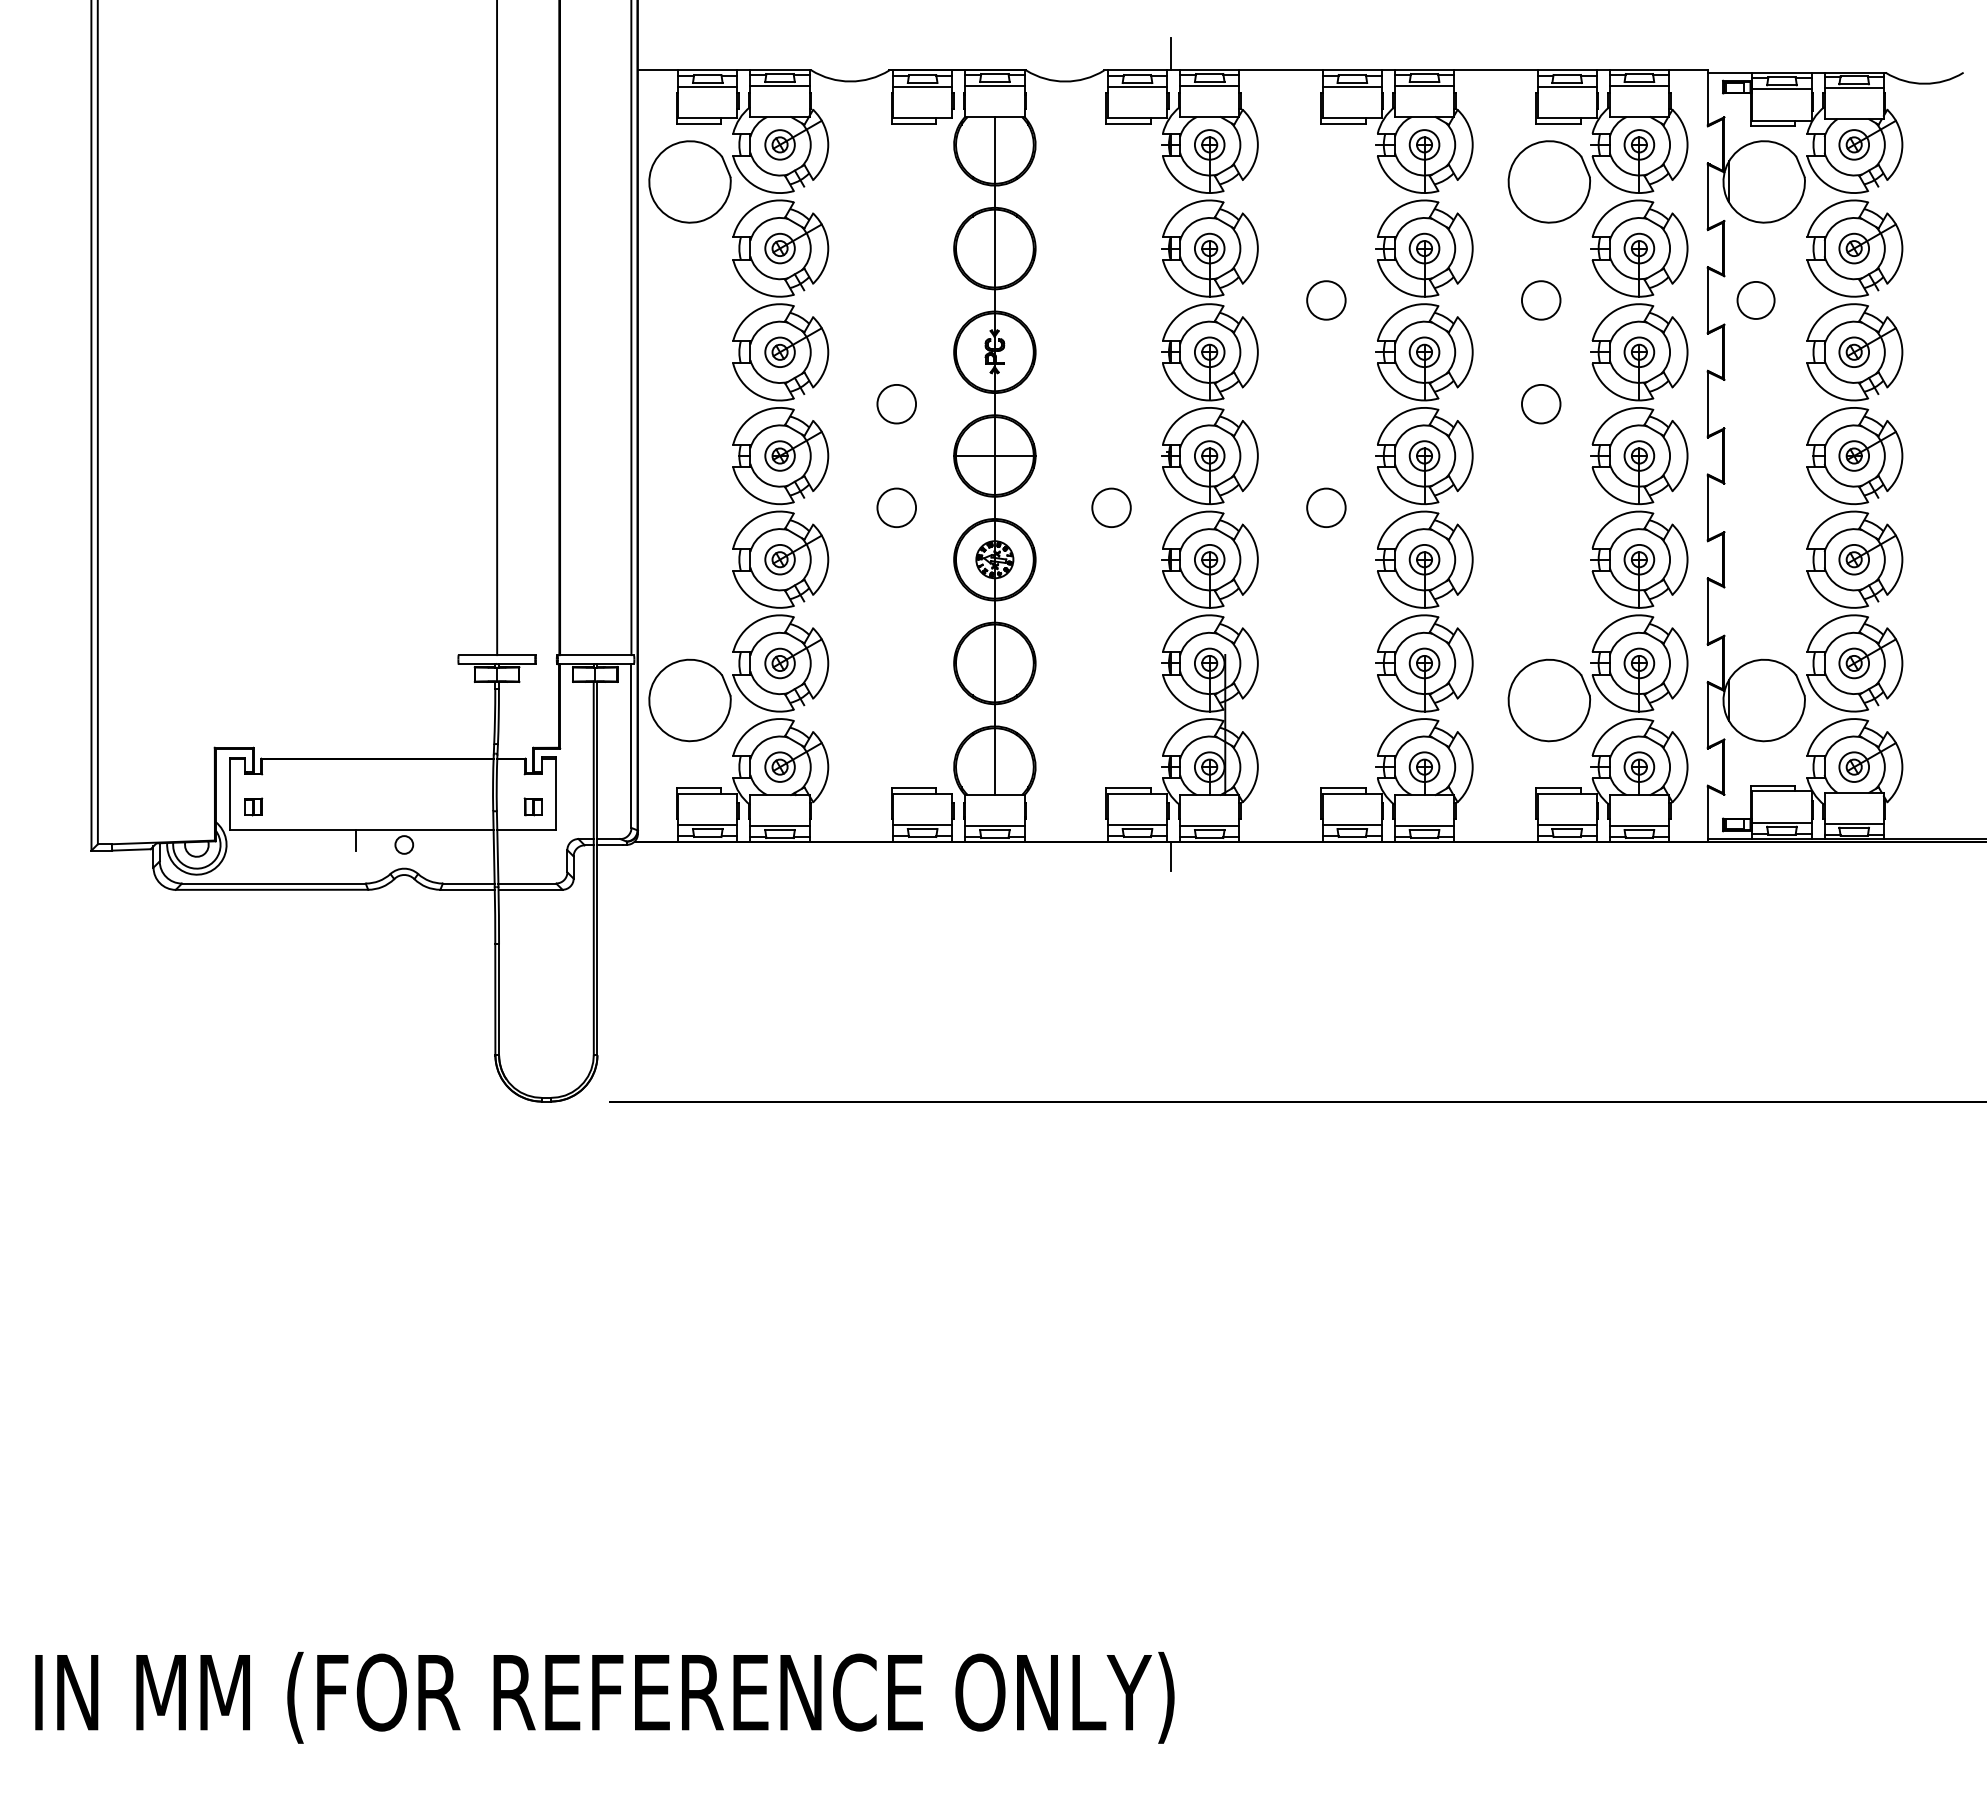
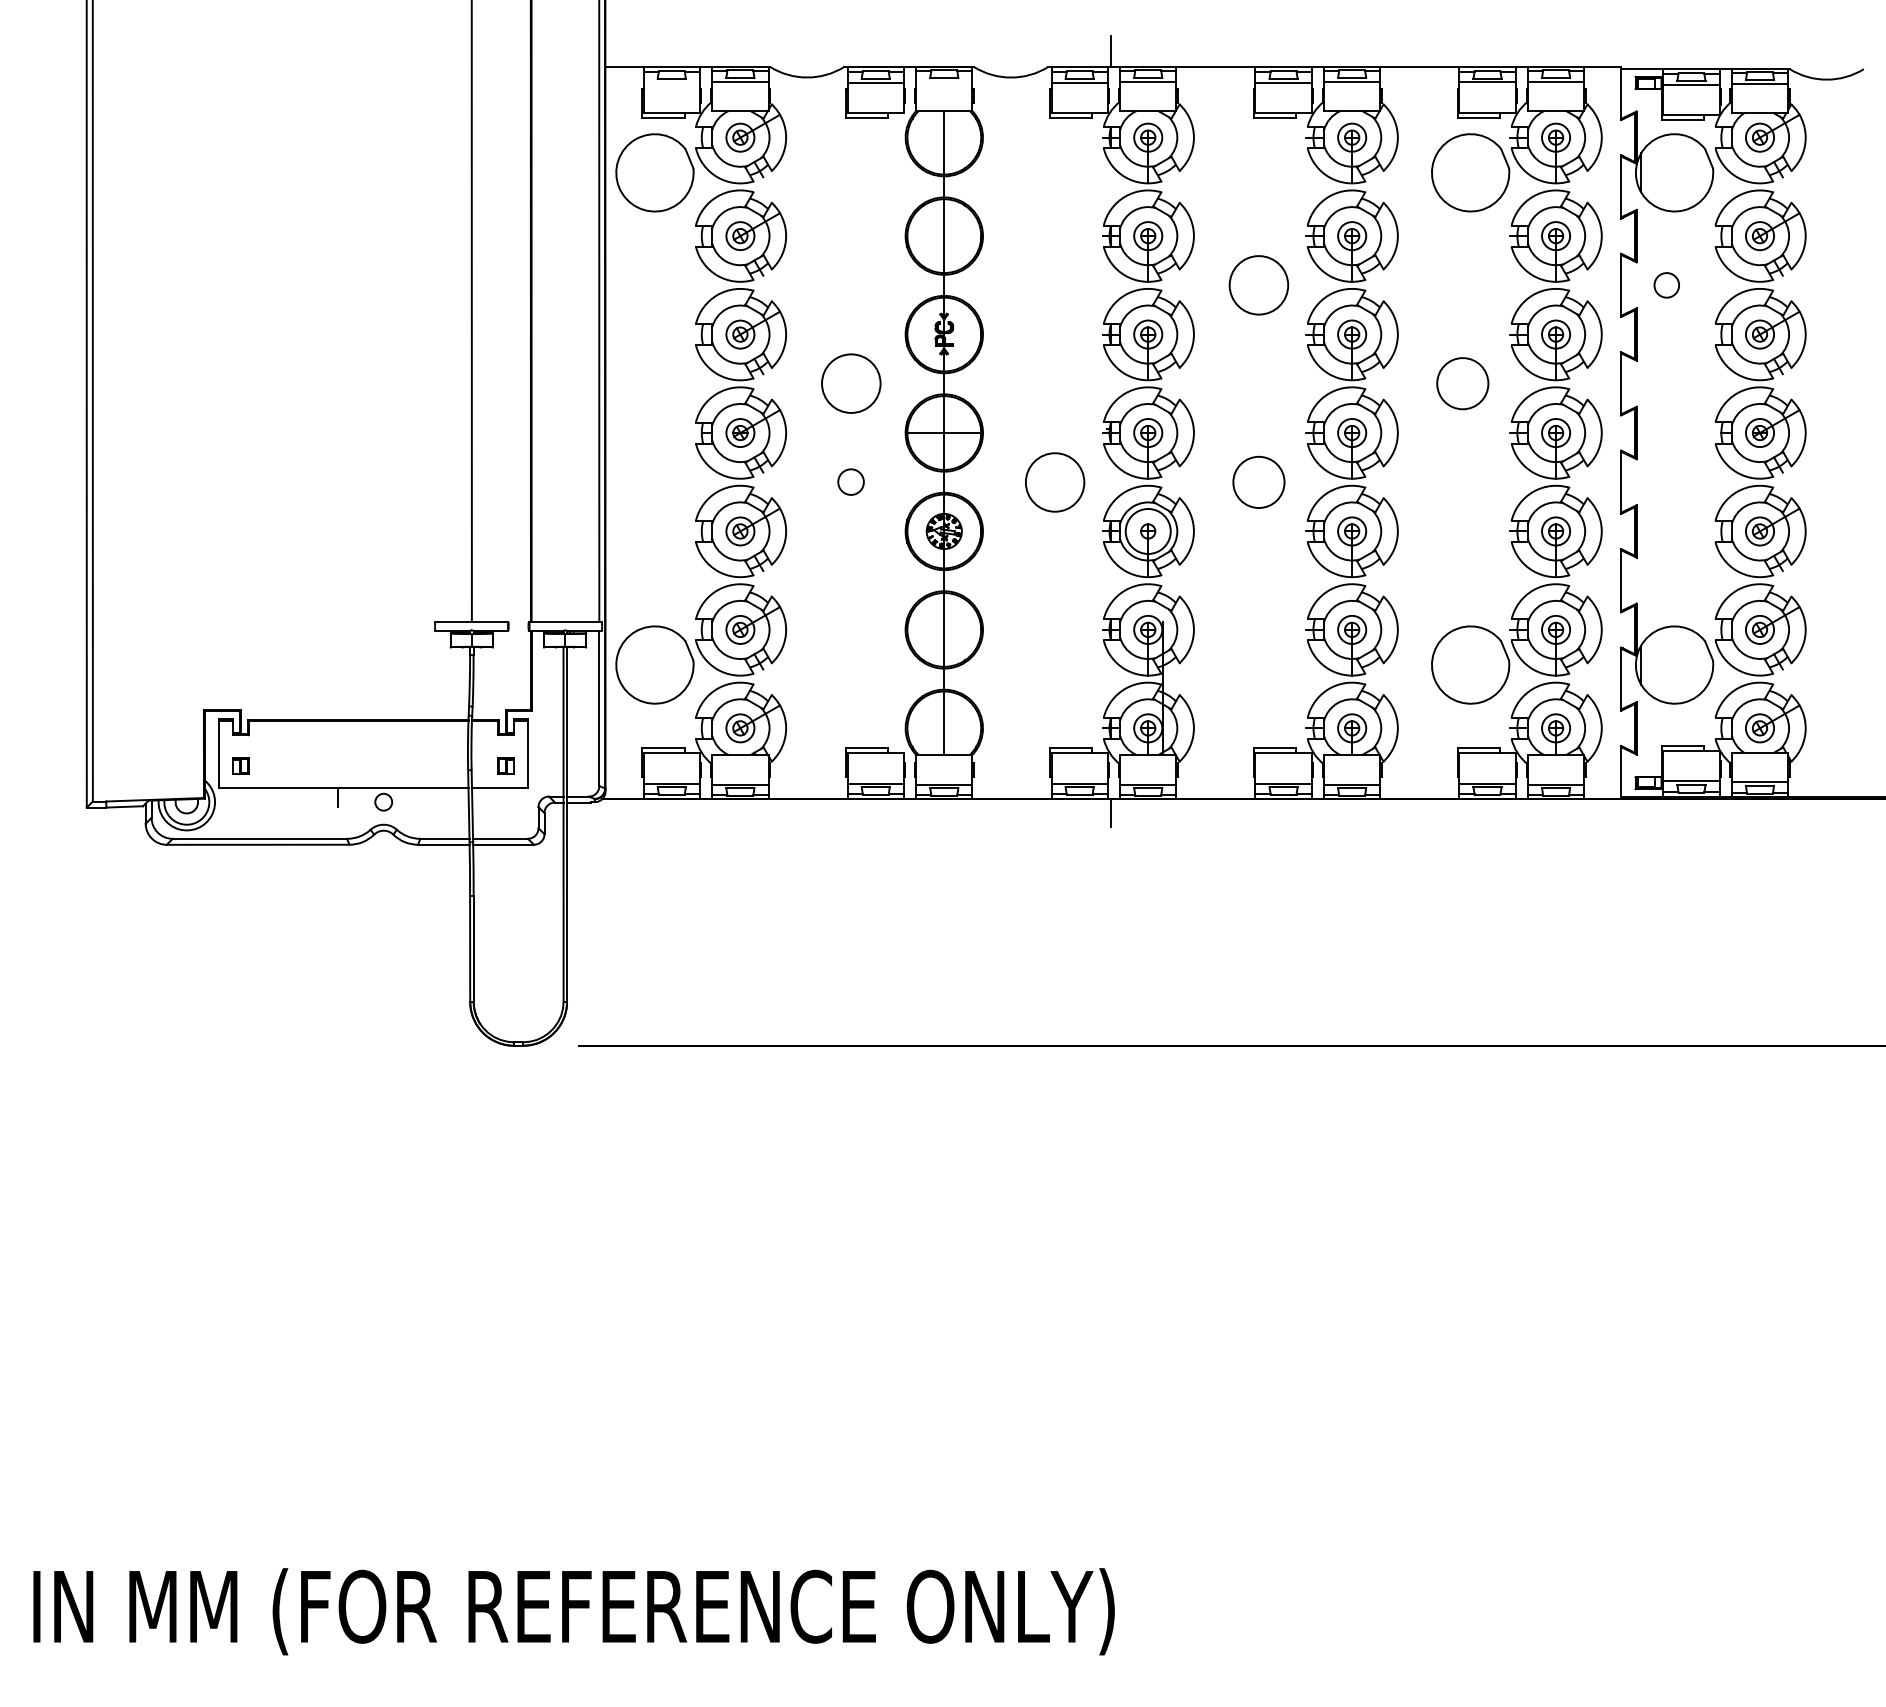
line: (994, 85) -> (943, 81), removed
line: (707, 86) -> (671, 82), removed
circle: (1326, 300) -> (1259, 285), size x1.6
circle: (1541, 300) -> (1463, 285), removed
circle: (1755, 300) -> (1666, 285), size x0.7
circle: (896, 404) -> (850, 384), size x1.6
circle: (1541, 404) -> (1463, 384), size x1.4
circle: (896, 507) -> (850, 481), size x0.7
circle: (1111, 507) -> (1055, 481), size x1.6
circle: (1326, 507) -> (1259, 481), size x1.4
circle: (1209, 559) -> (1148, 531), size x1.6

